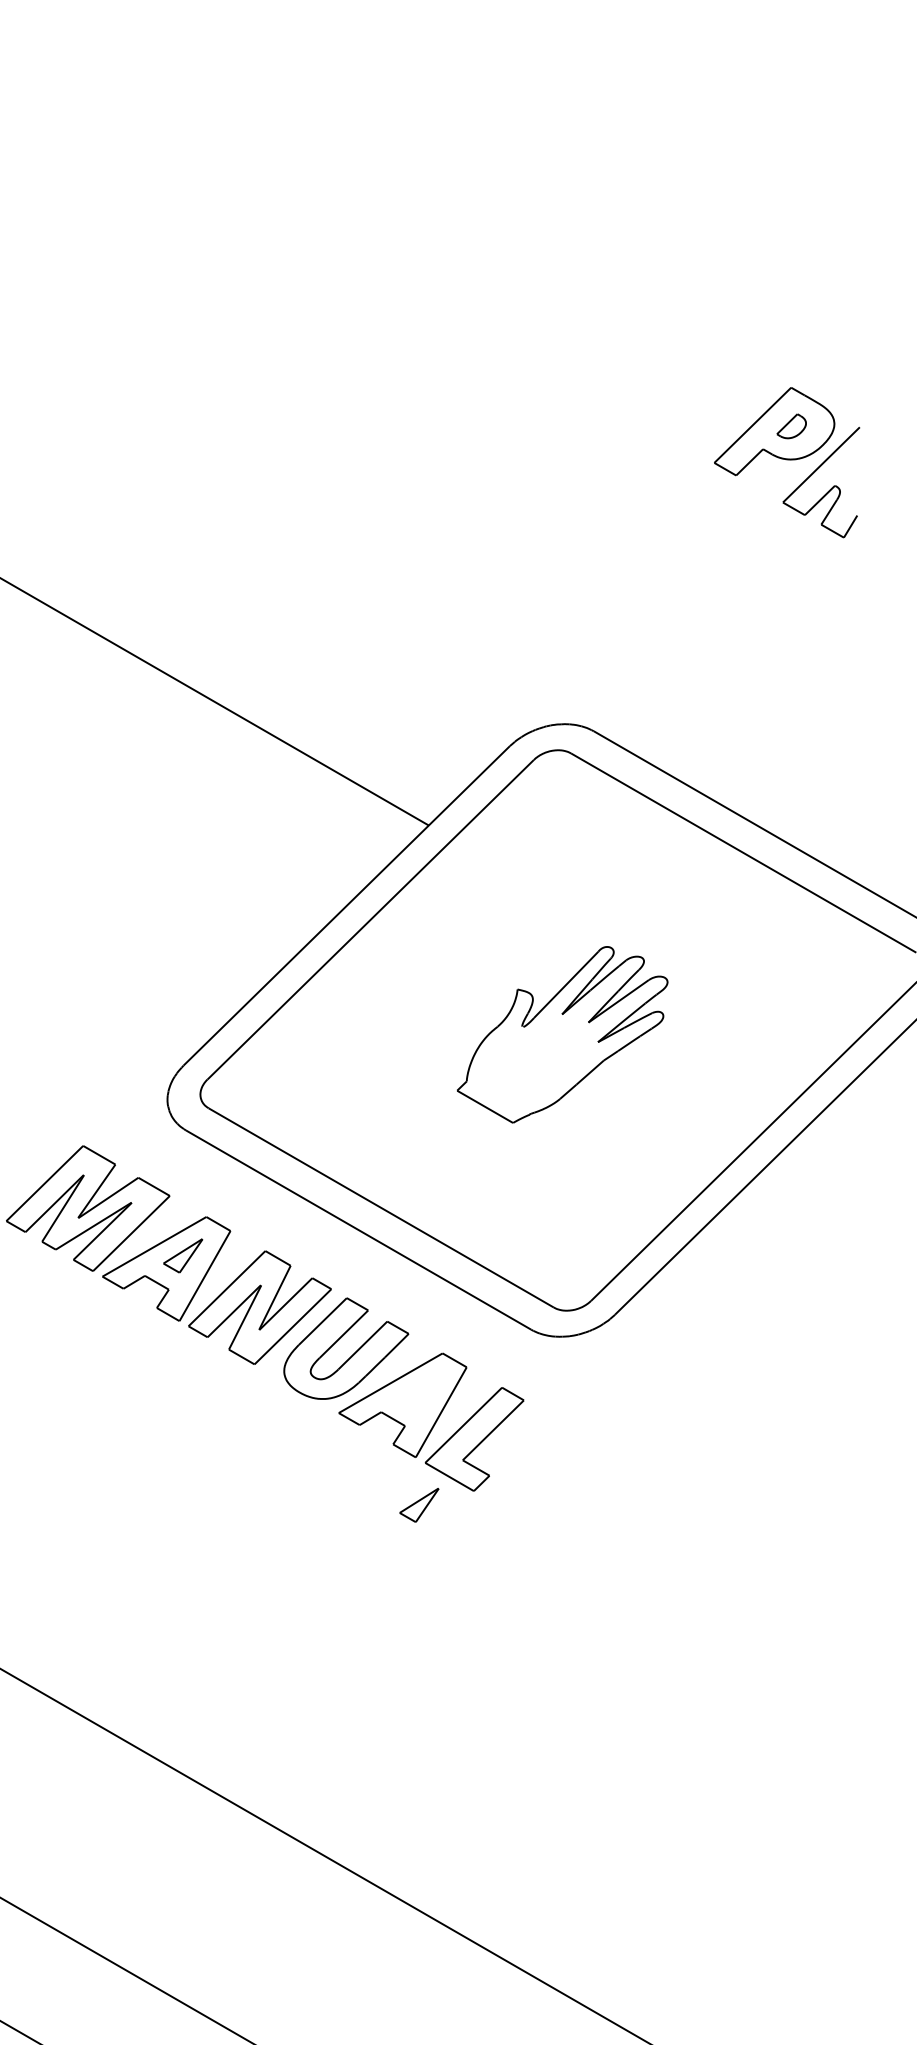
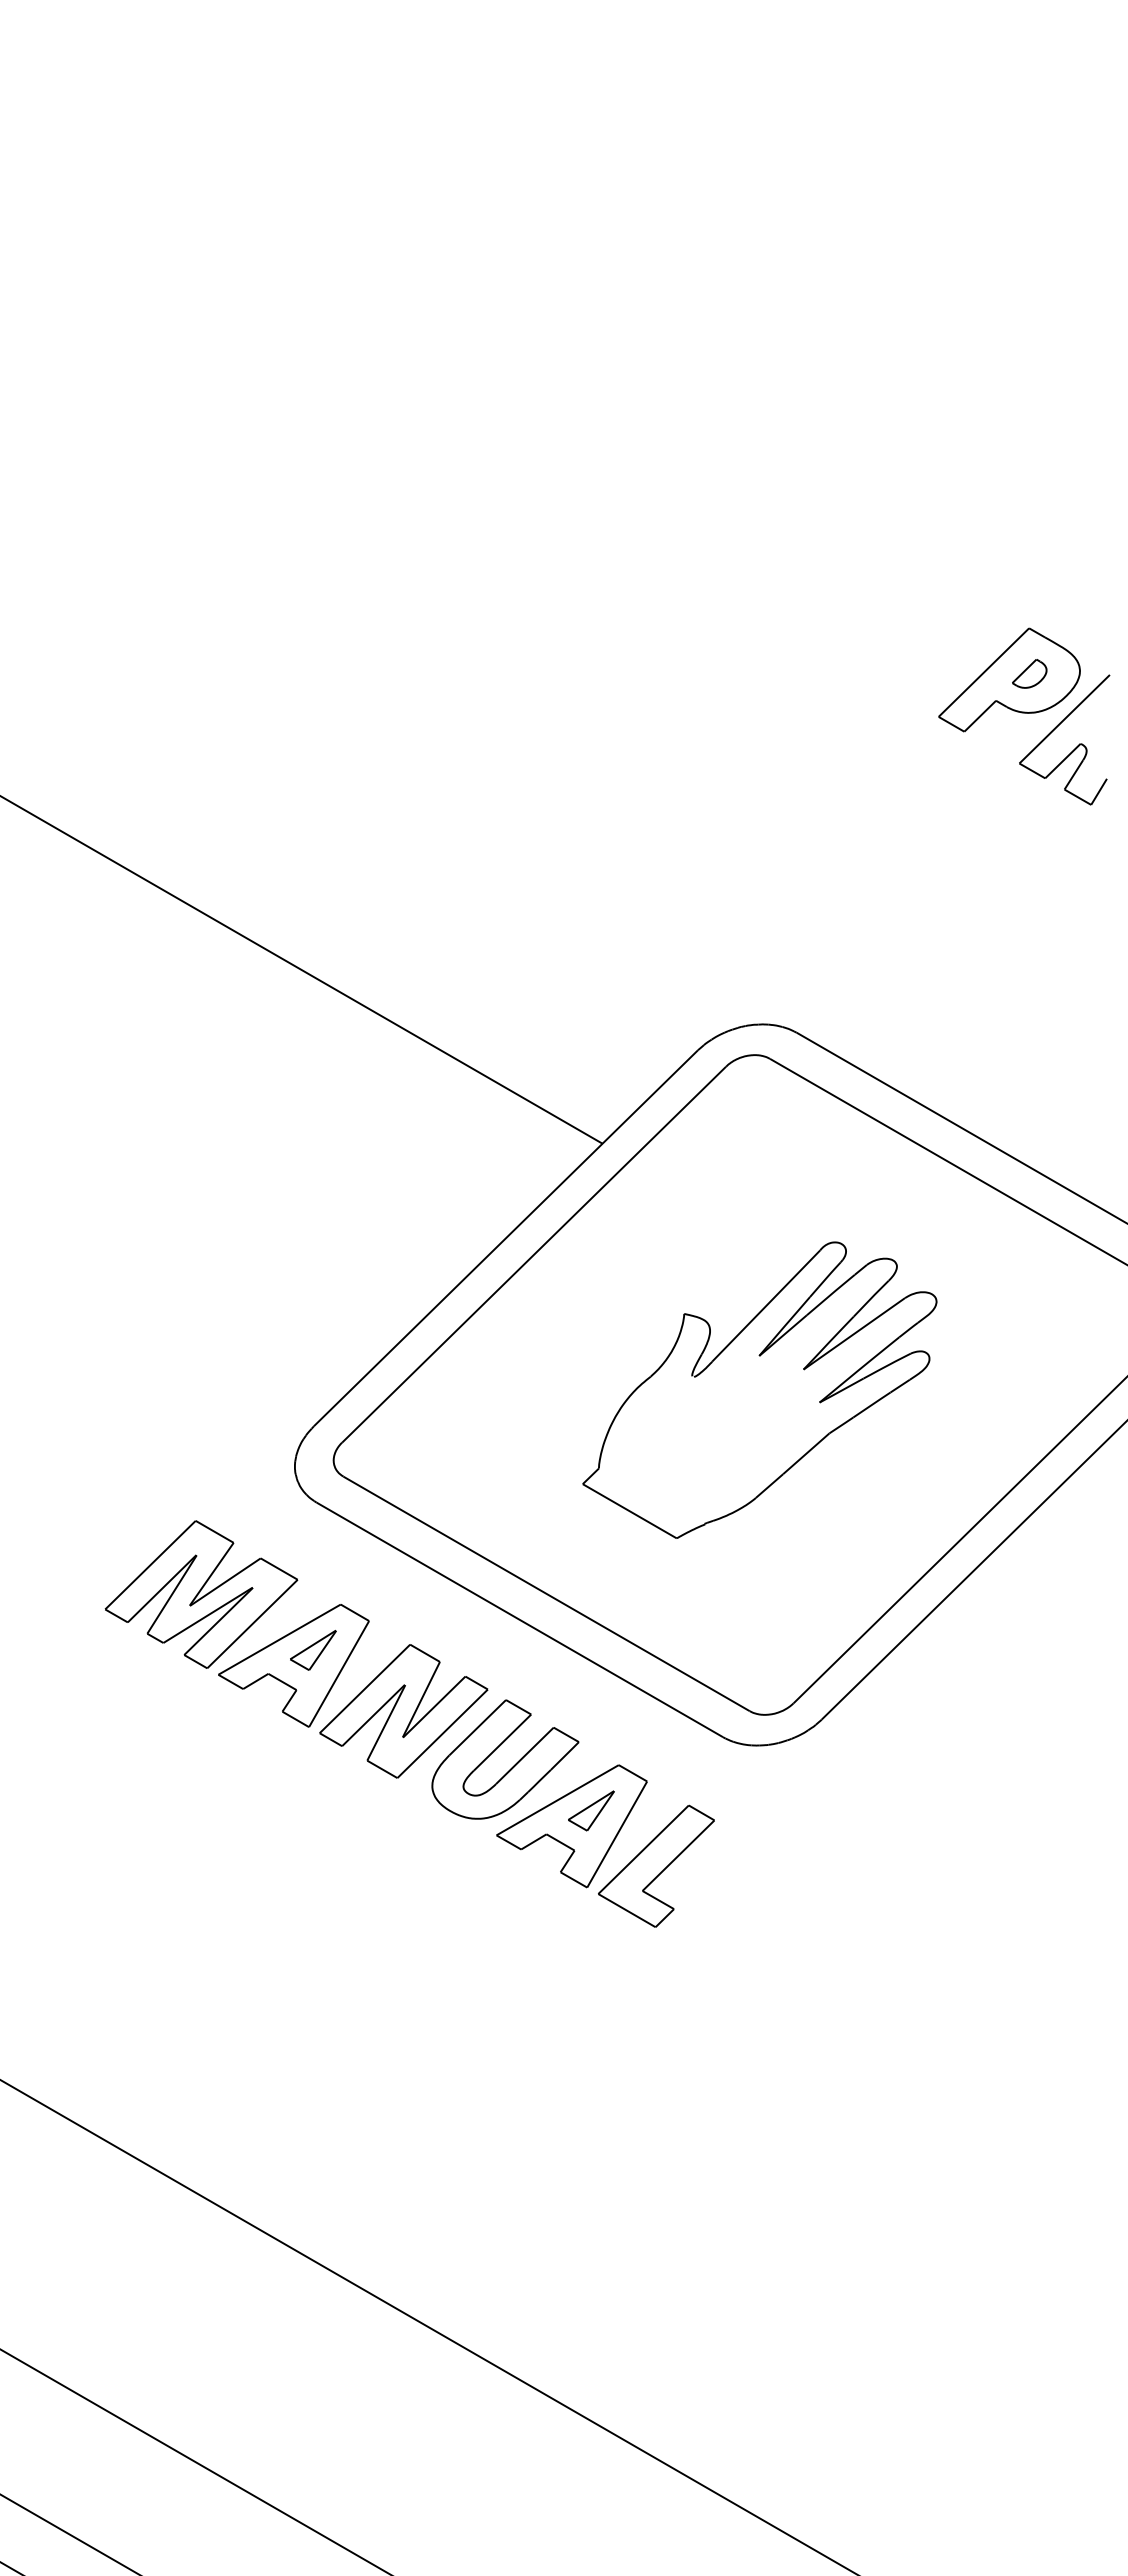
part: (562, 1034) -> (759, 1389), size x1.43
part: (419, 1504) -> (591, 1810), moved

